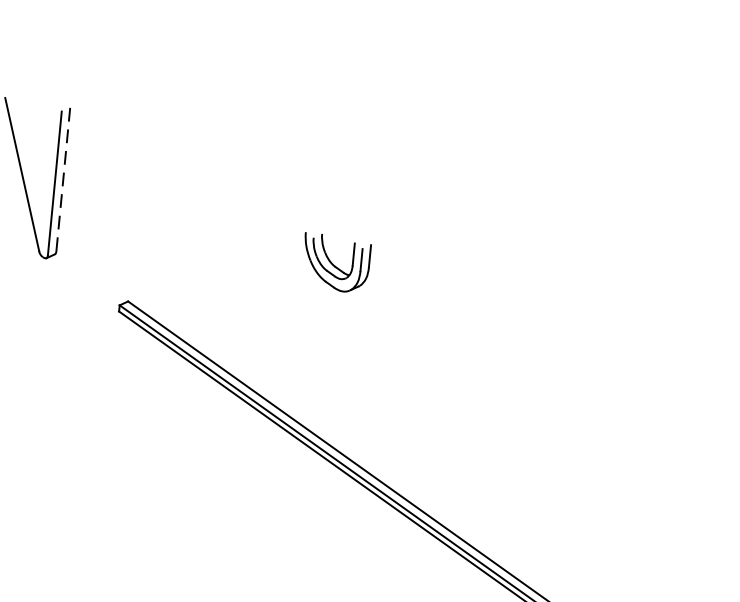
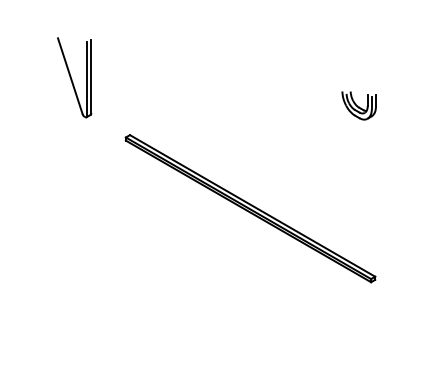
line: (63, 179) -> (91, 76), dashed -> solid
part: (334, 262) -> (358, 105), moved

